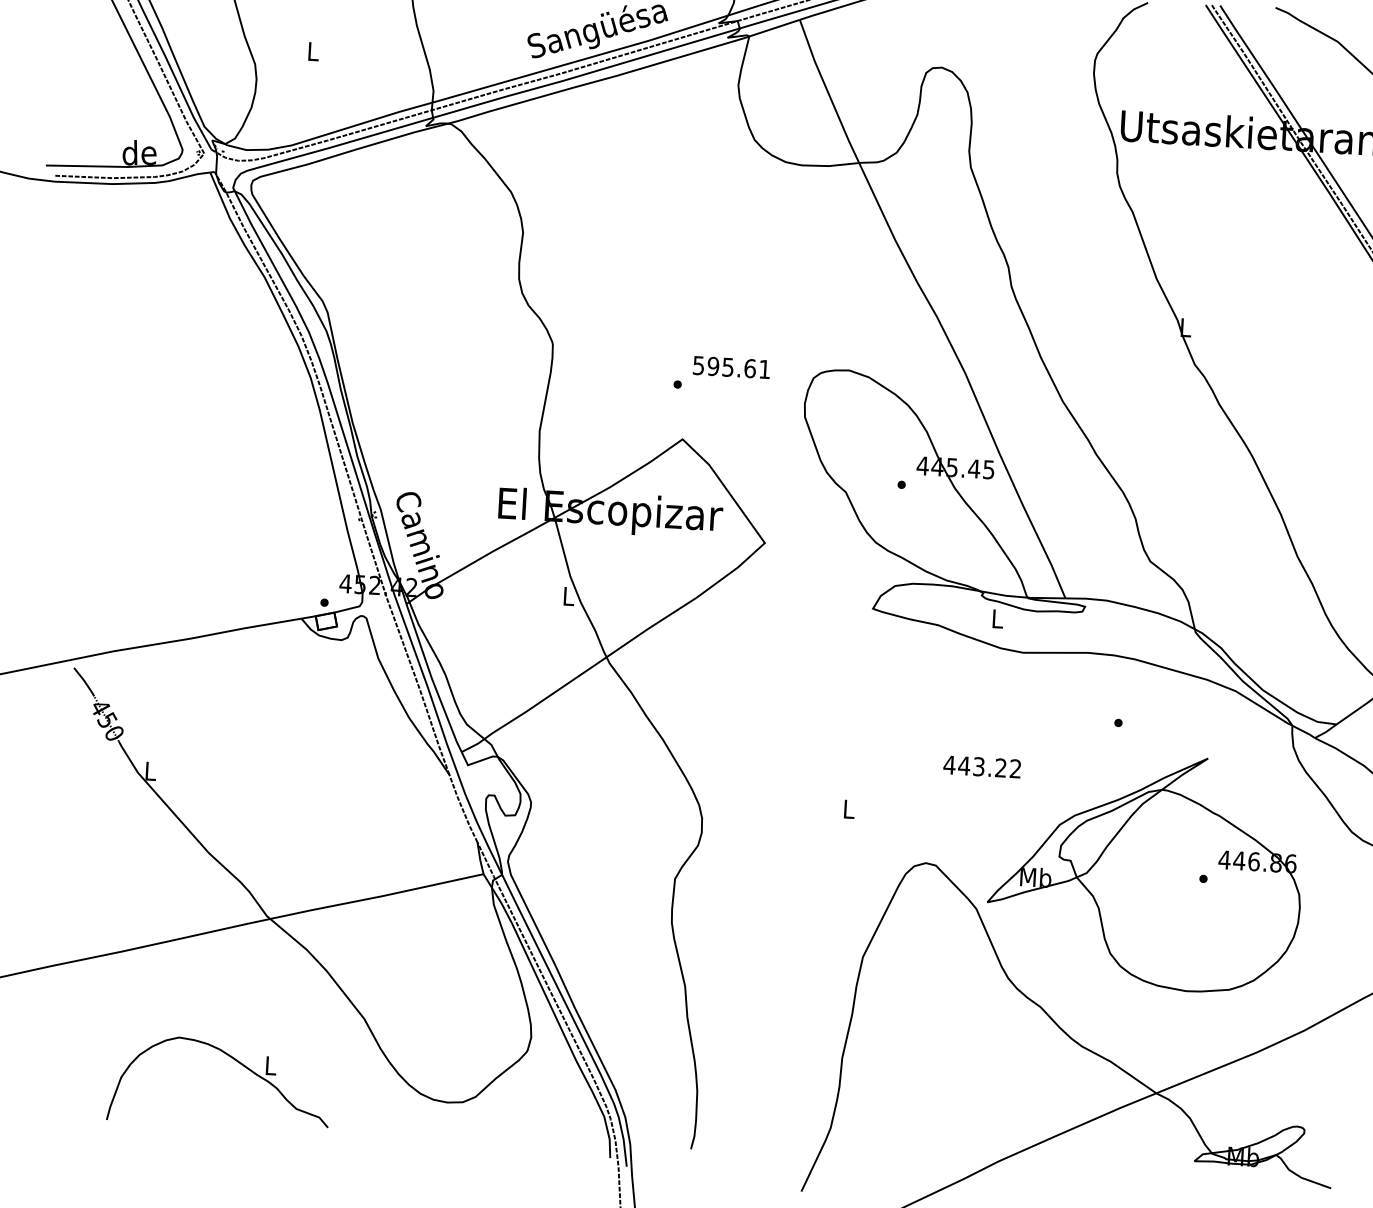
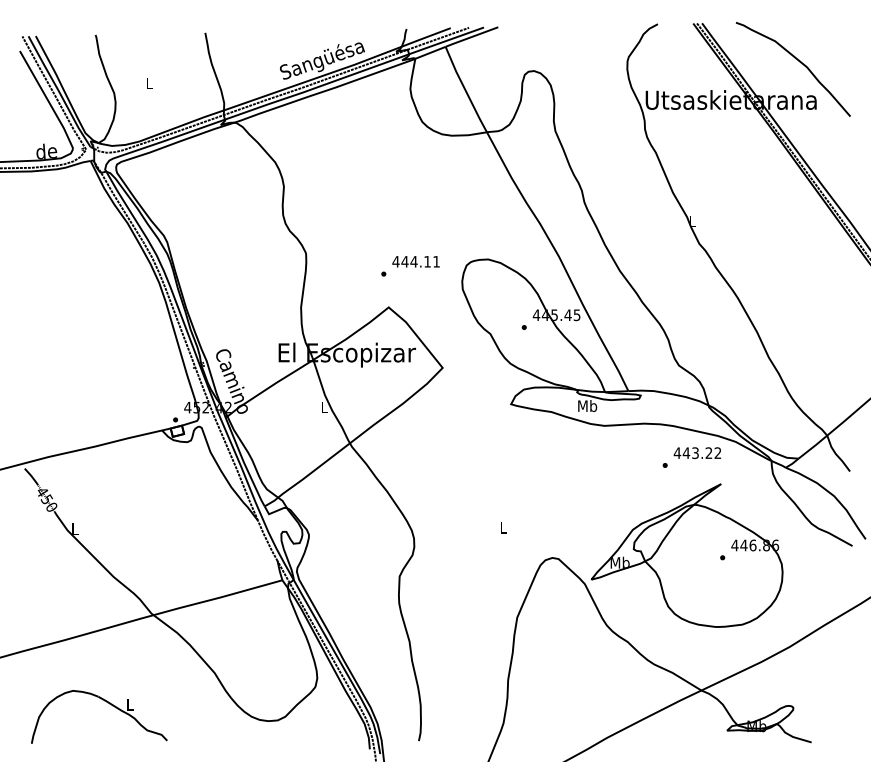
text: (724, 366) -> (411, 261), 595.61 -> 444.11
text: (997, 617) -> (587, 405), L -> Mb
text: (982, 765) -> (697, 452), moved
part: (237, 1063) -> (109, 704), moved

